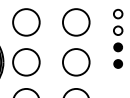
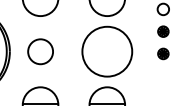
circle: (26, 62) -> (40, 51), size x0.7
circle: (76, 62) -> (107, 51), size x1.4

